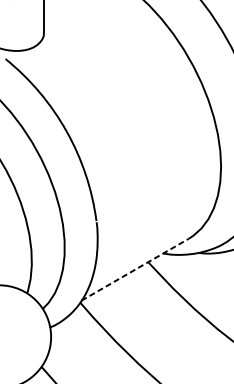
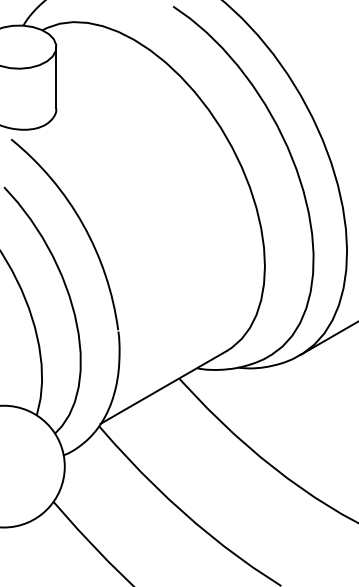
line: (134, 269) -> (163, 387), dashed -> solid

